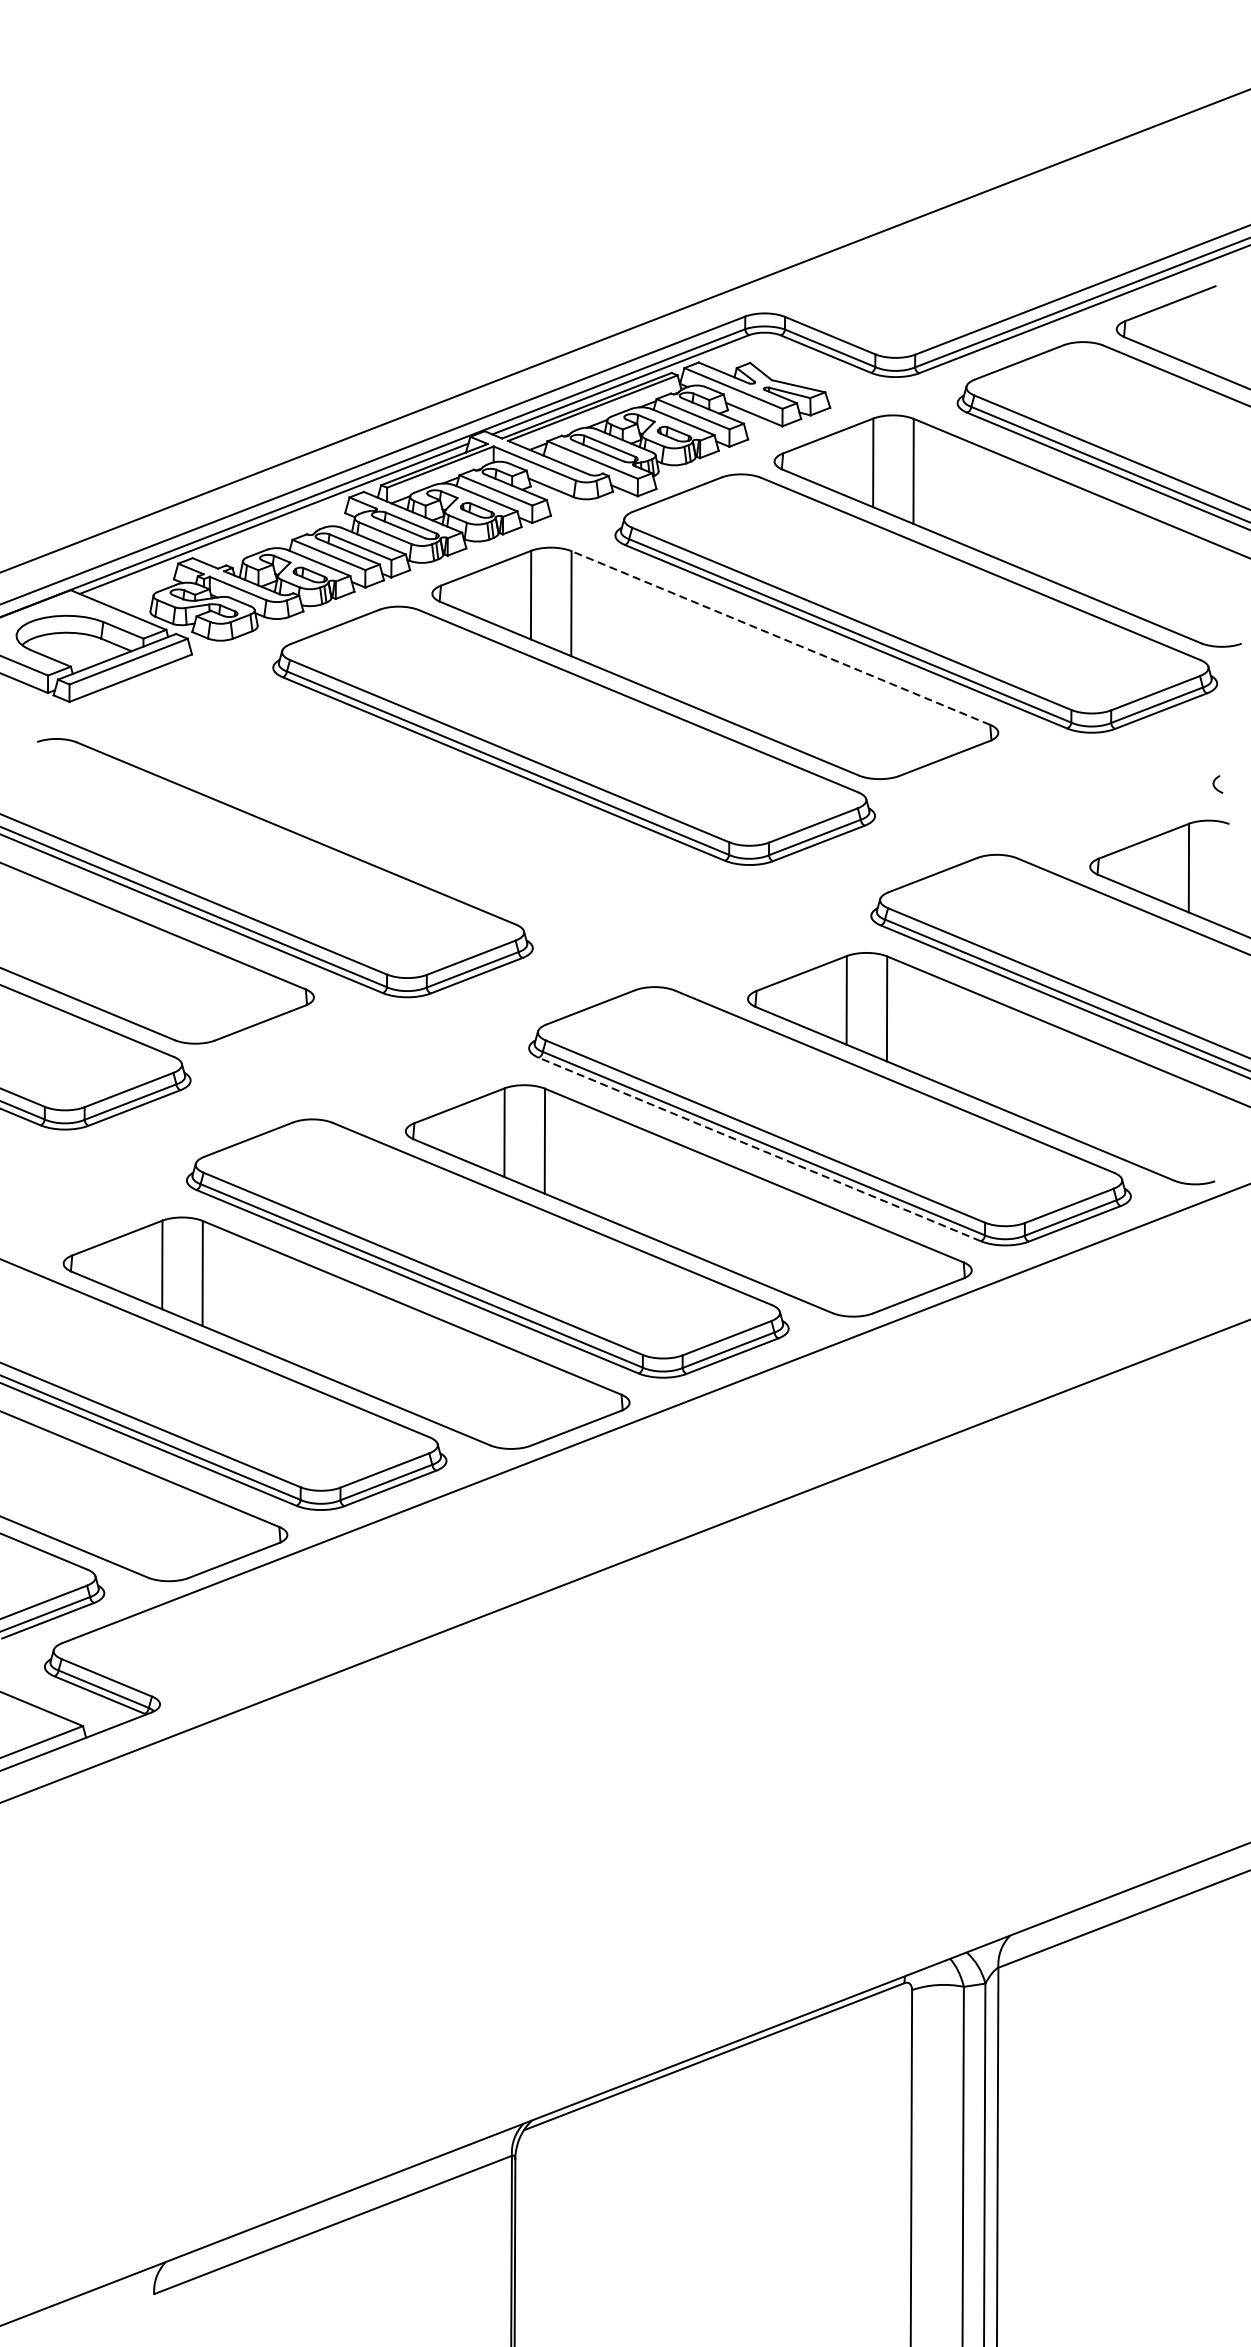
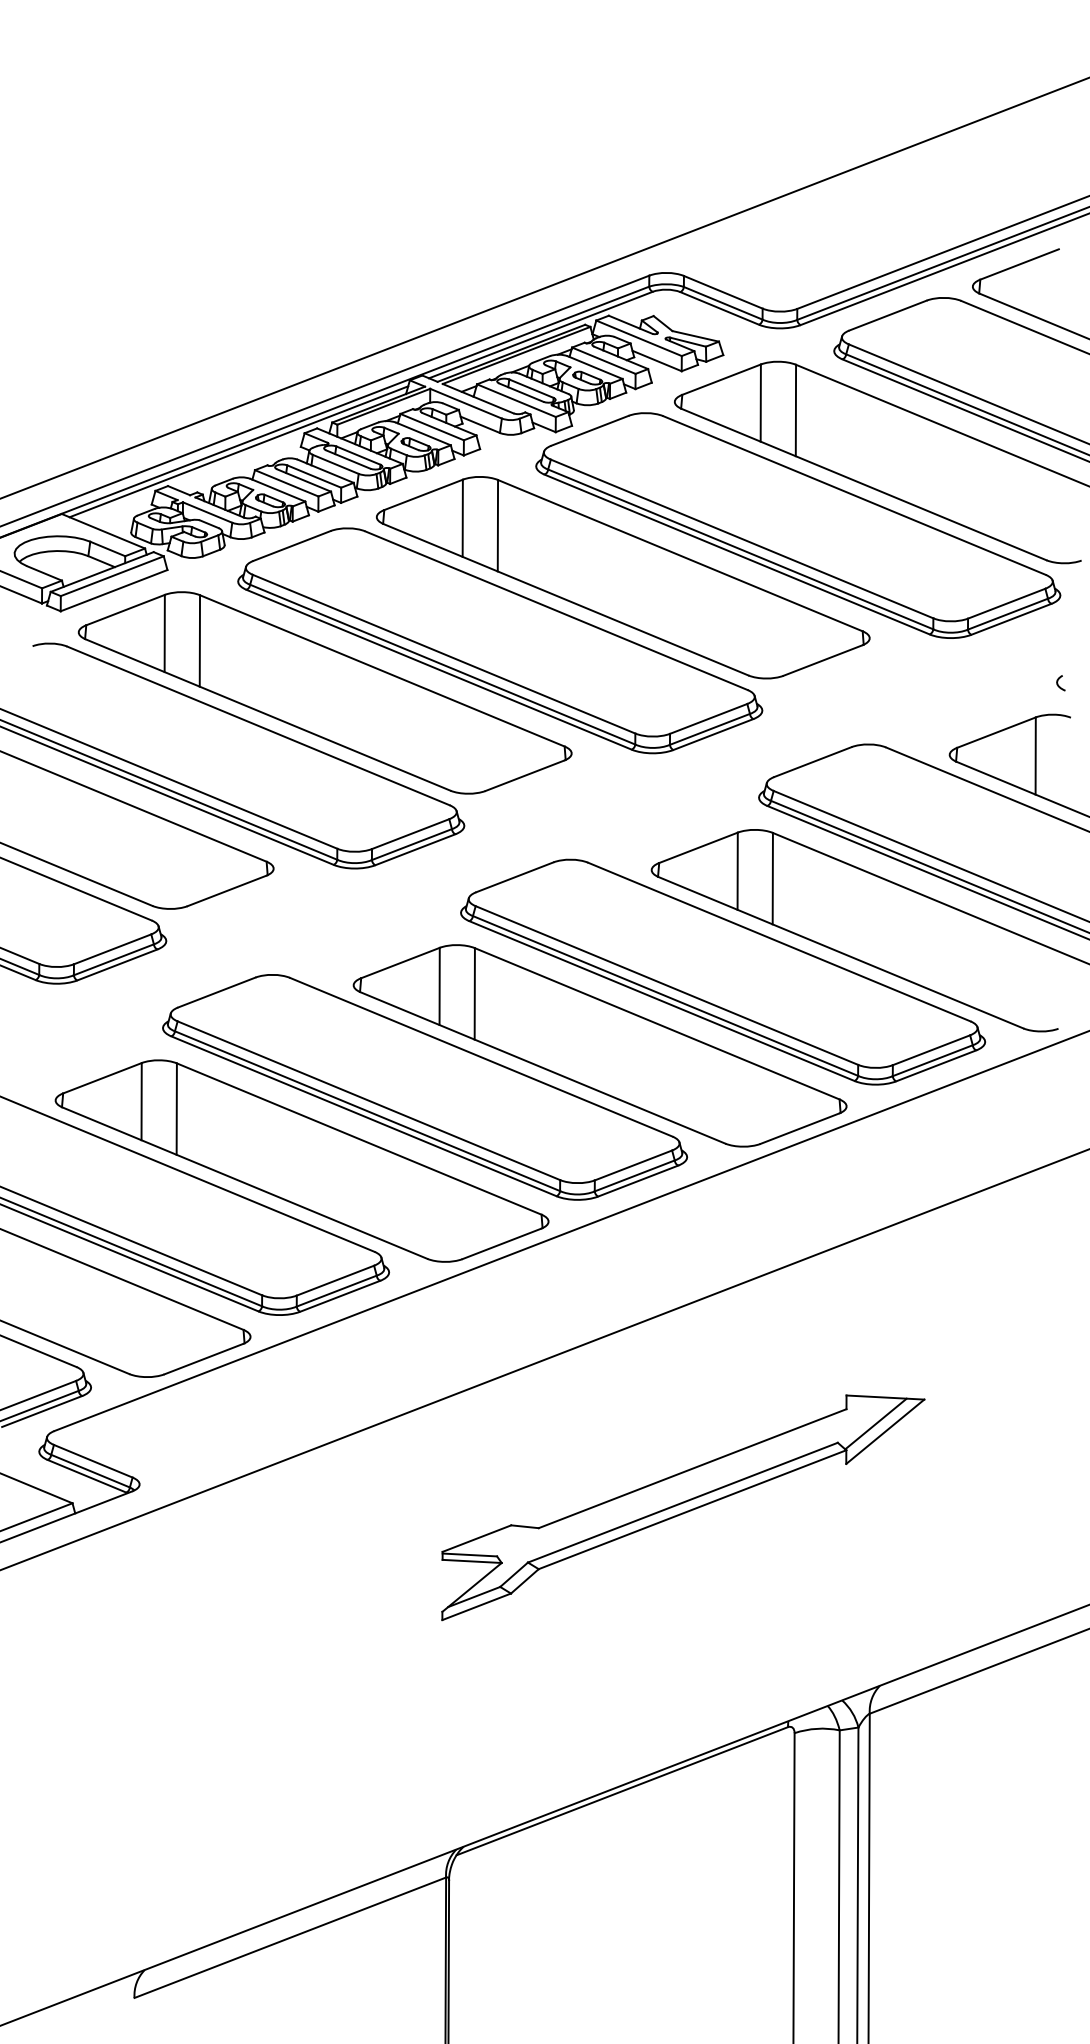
line: (779, 637) -> (679, 555), dashed -> solid
part: (372, 795) -> (324, 692), added
line: (759, 1148) -> (661, 1000), dashed -> solid
part: (784, 1730) -> (683, 1507), added

